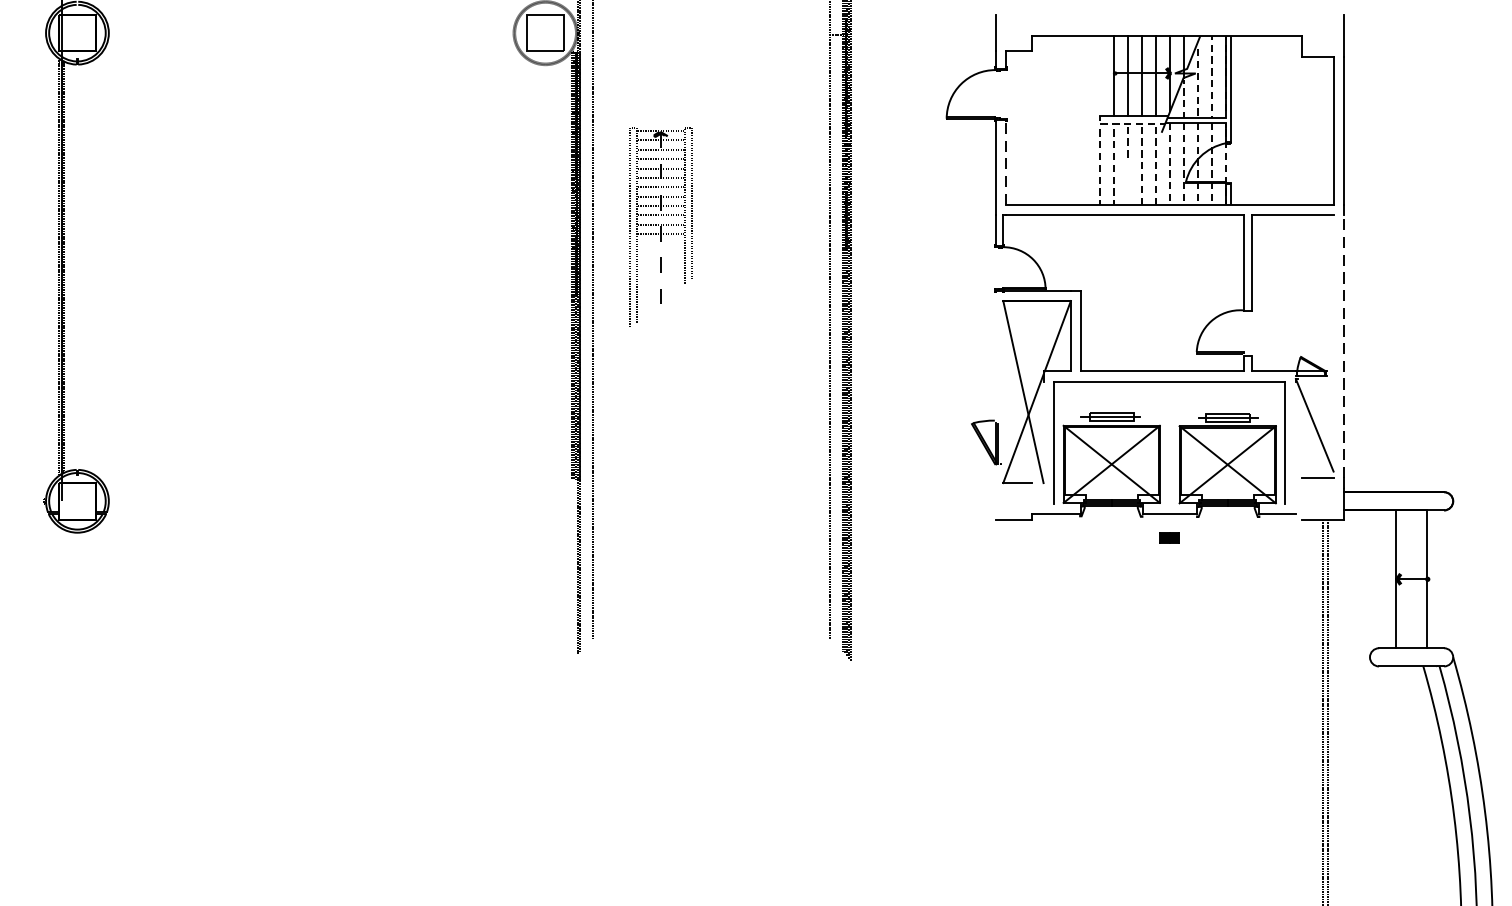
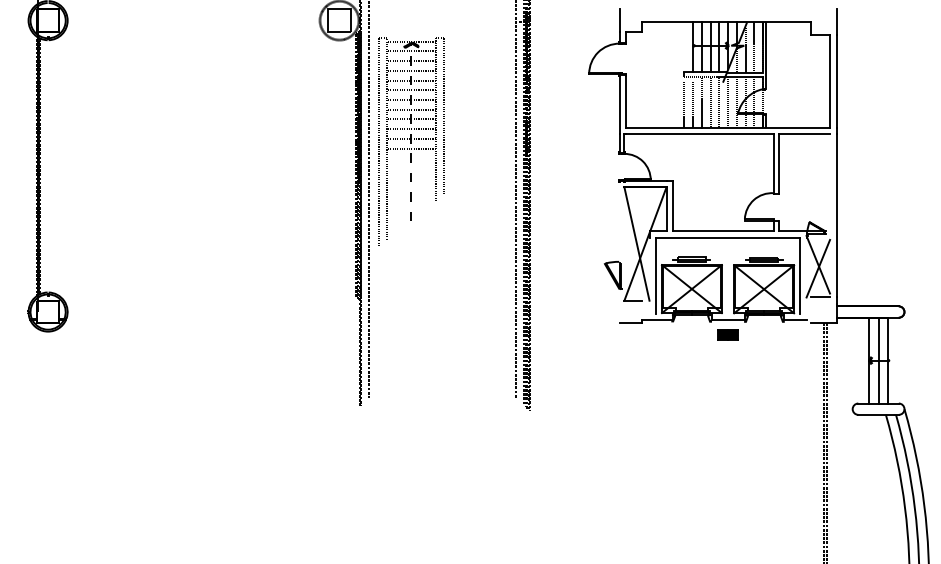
line: (1006, 161) -> (626, 100), dashed -> solid
line: (1127, 182) -> (701, 113), added
part: (661, 227) -> (411, 141), size x1.67
line: (1343, 346) -> (836, 215), dashed -> solid
line: (1315, 431) -> (818, 268), added
part: (1168, 537) -> (727, 334), size x1.67
line: (1411, 579) -> (878, 360), added

